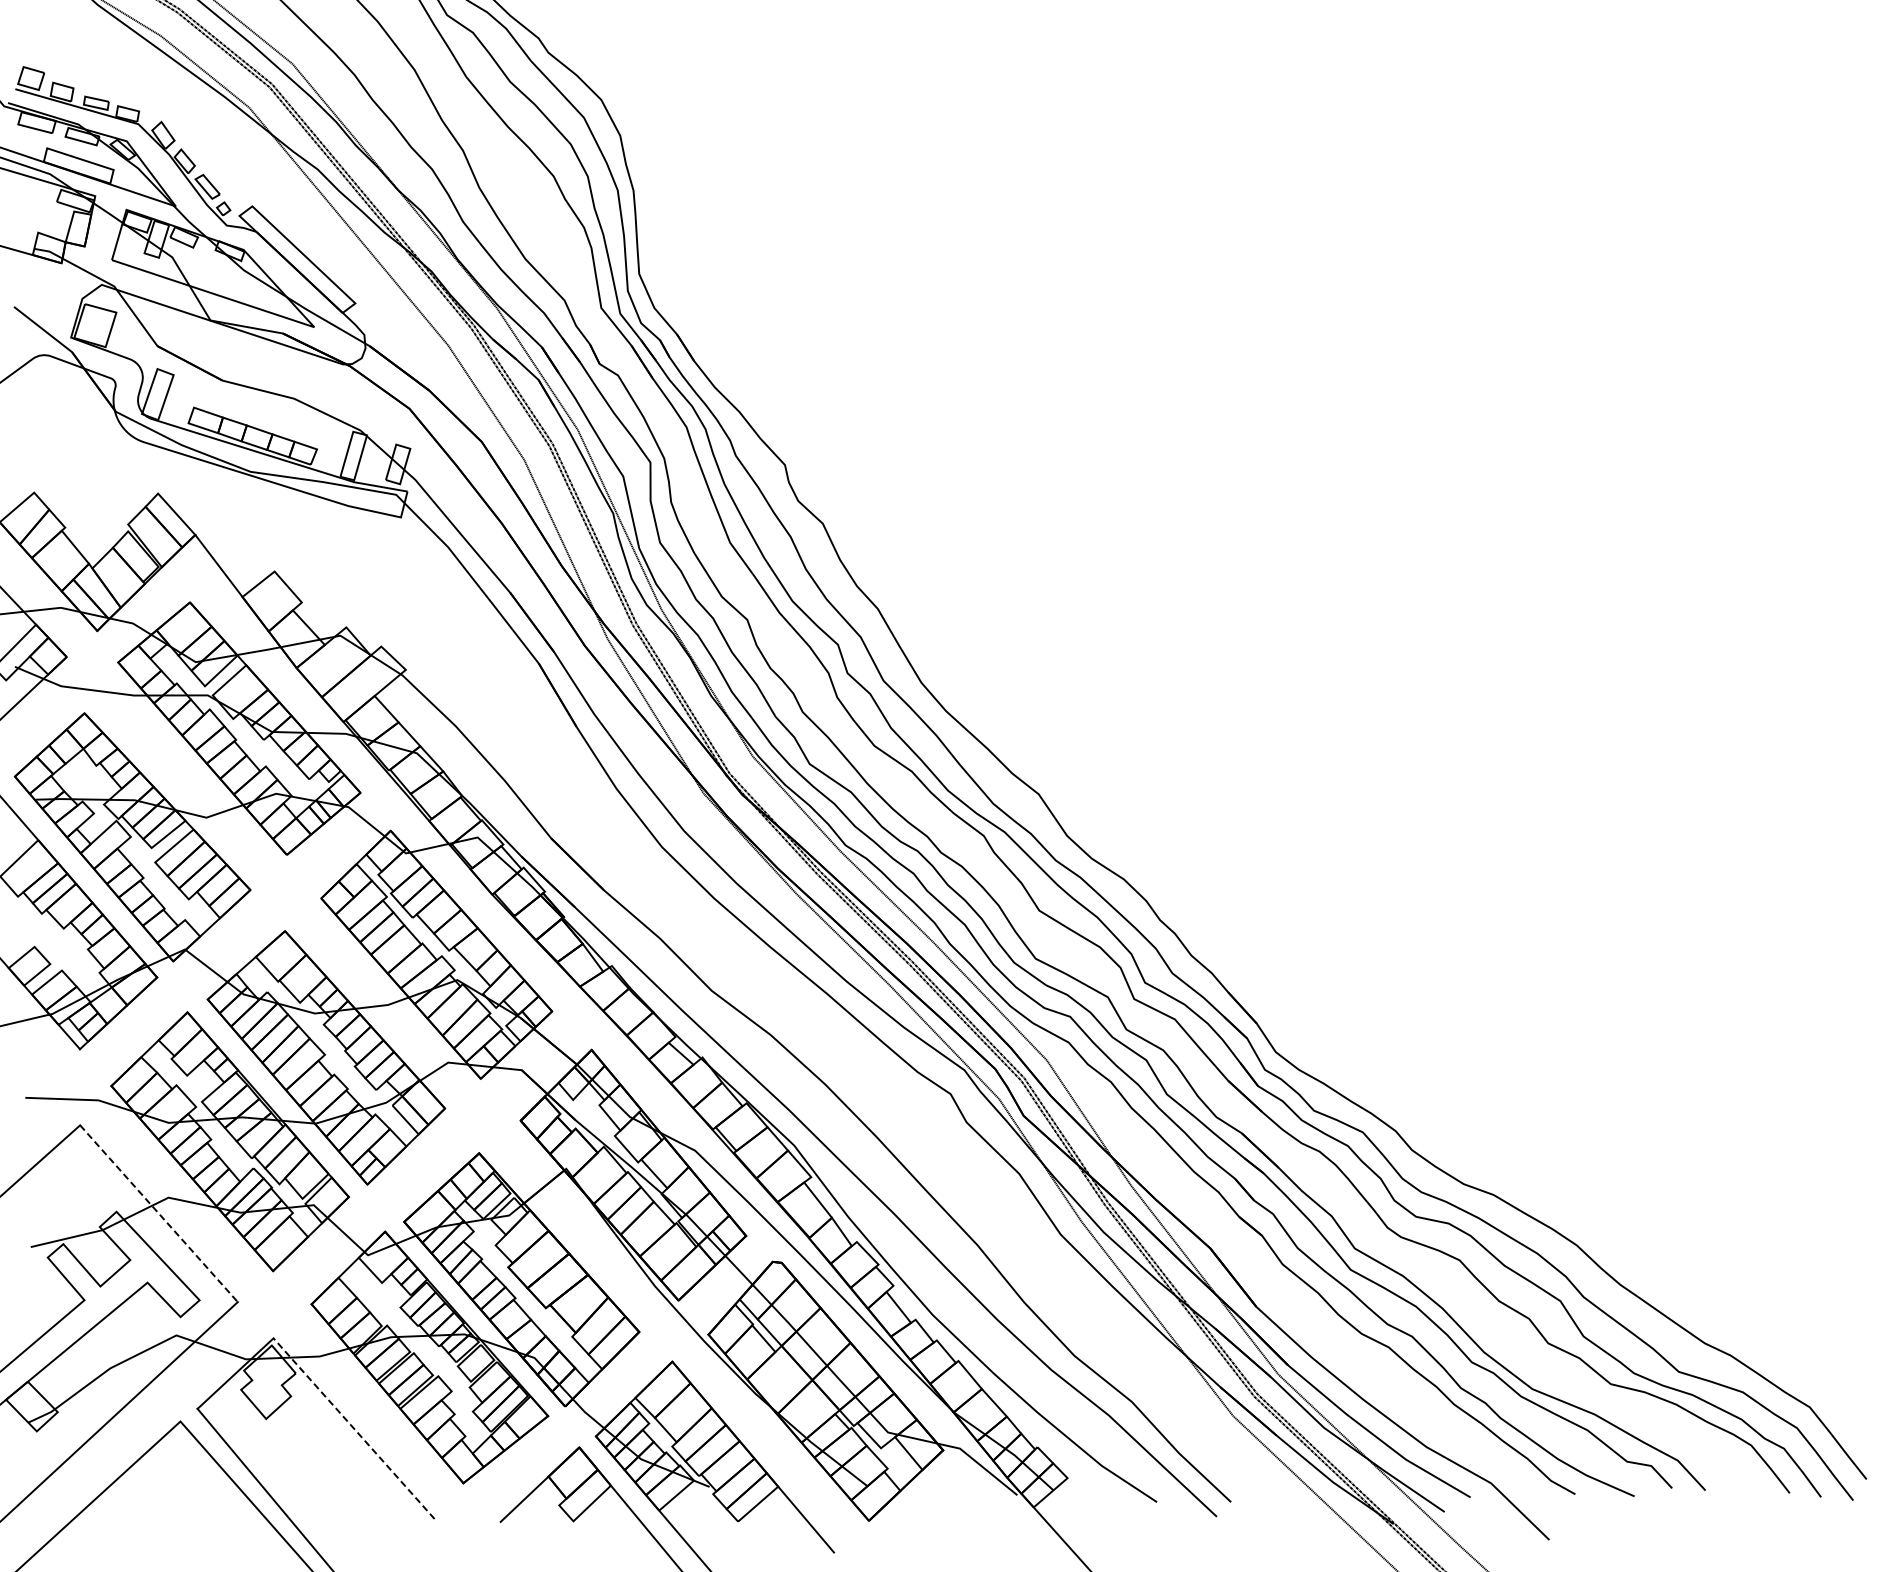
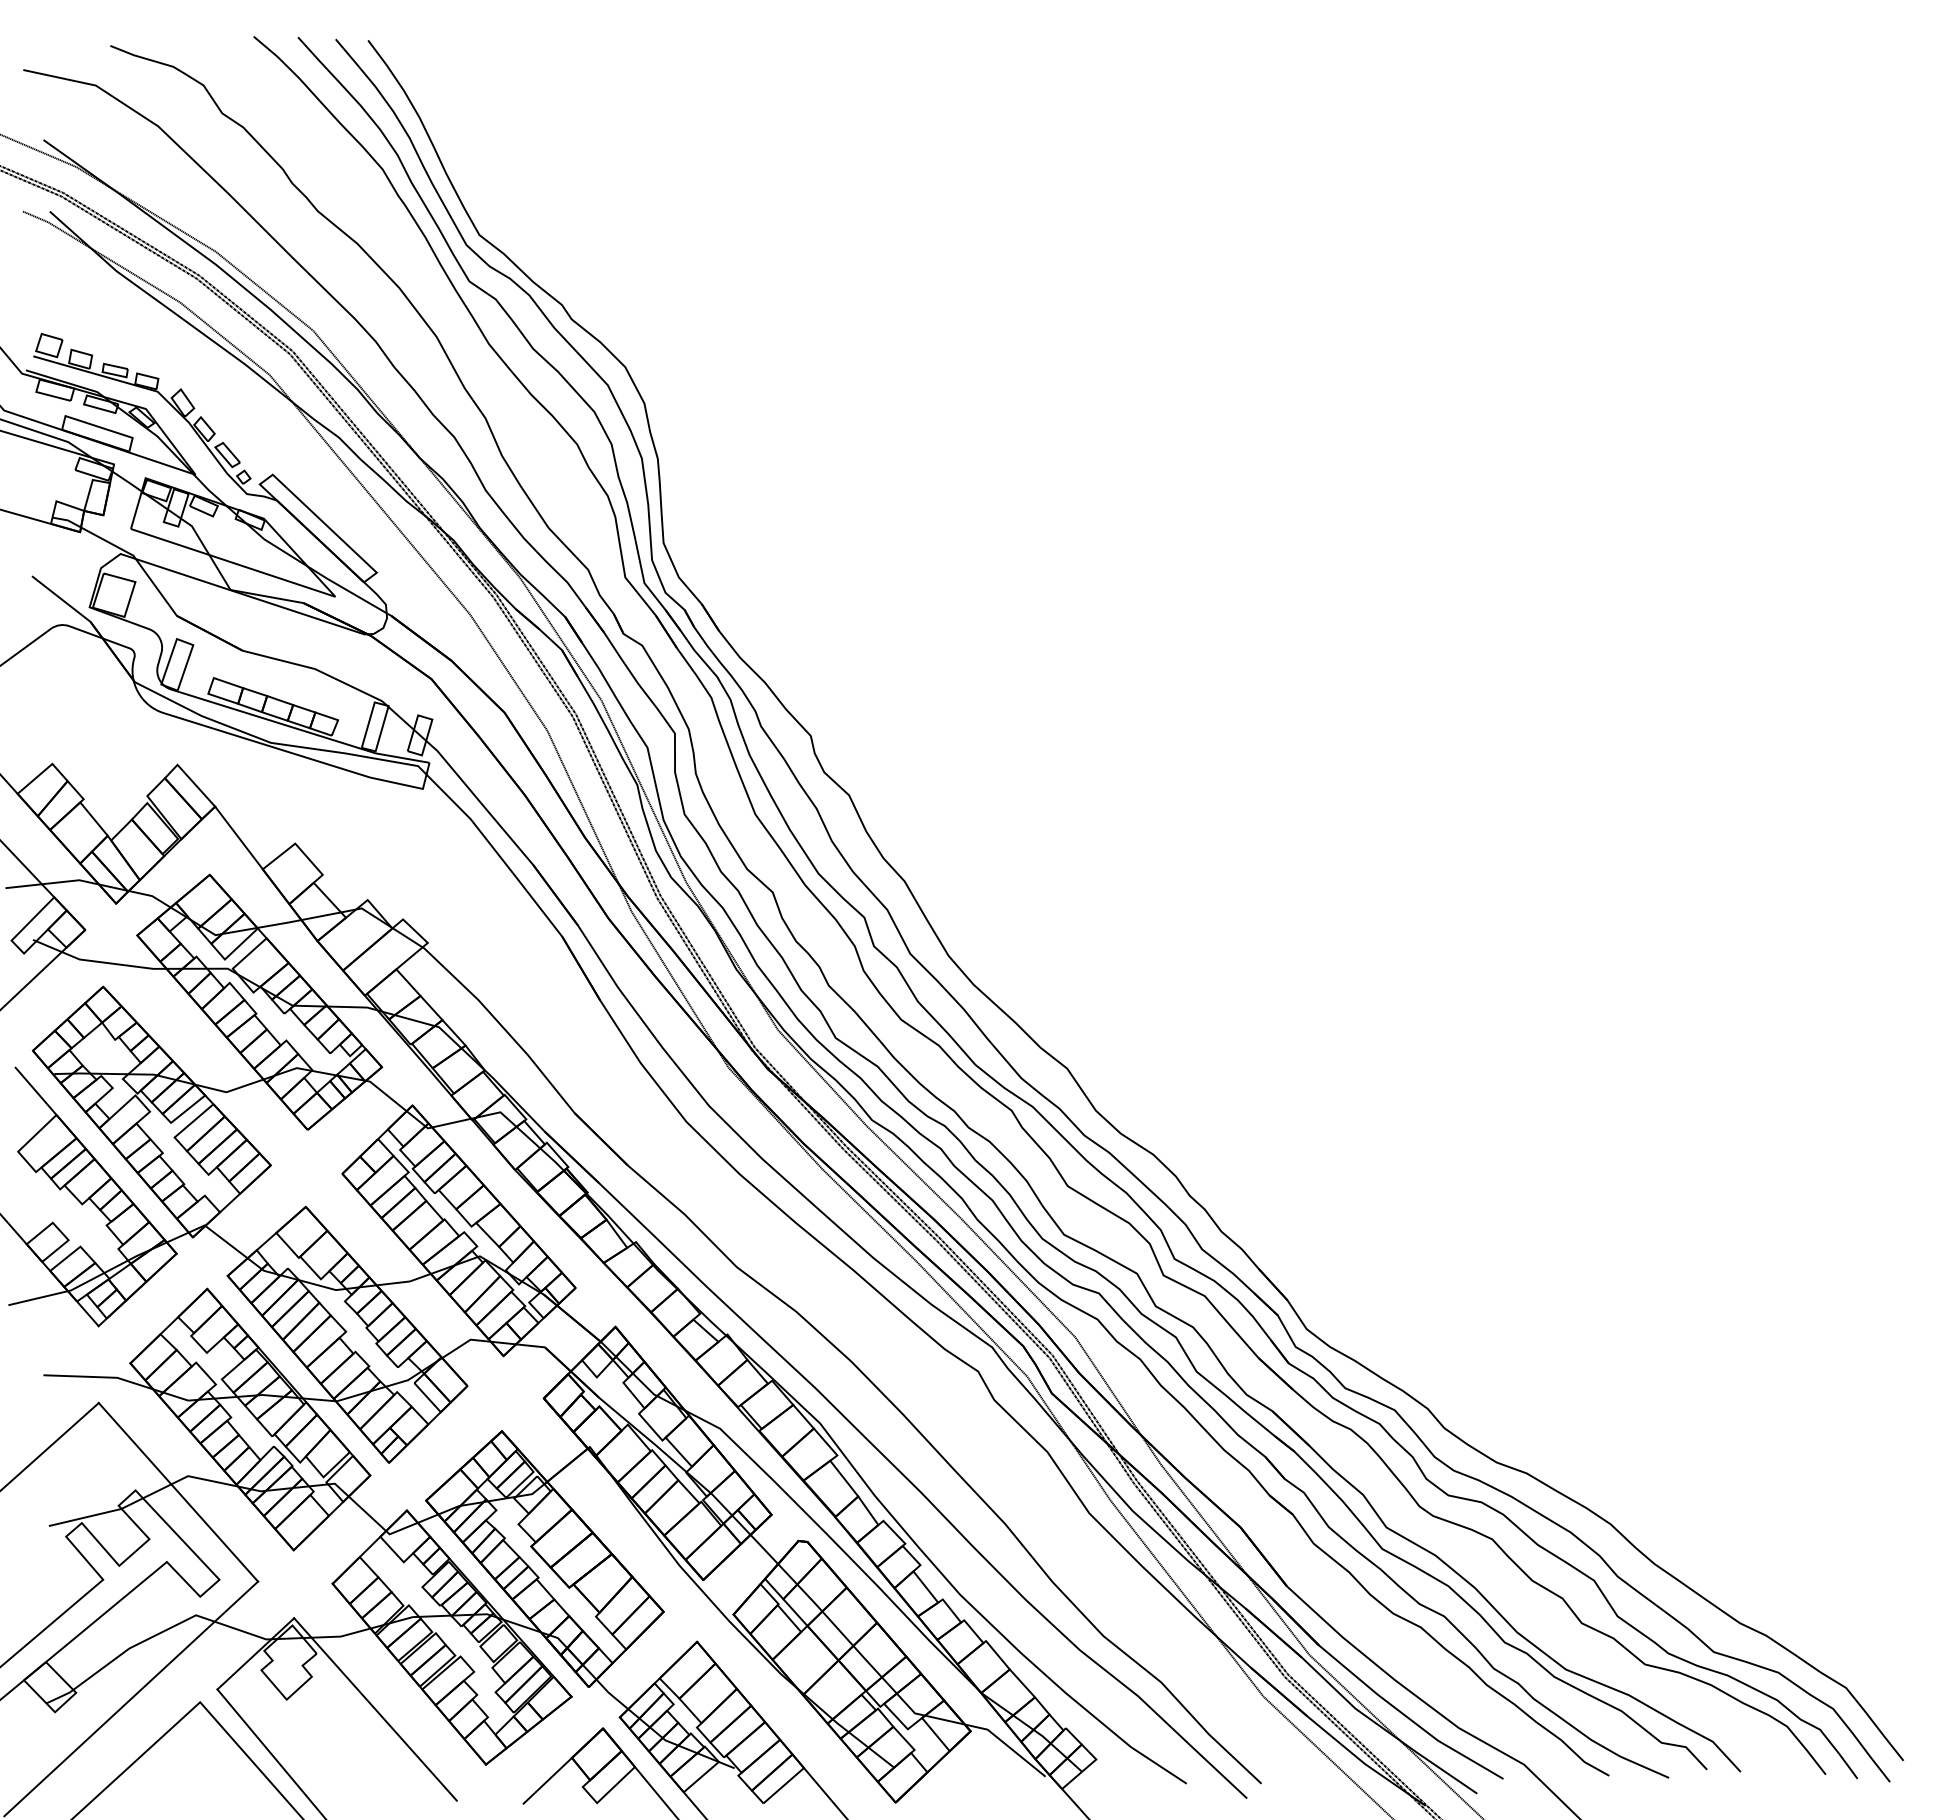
line: (159, 1213) -> (178, 1492), dashed -> solid
line: (354, 1428) -> (375, 1709), dashed -> solid

